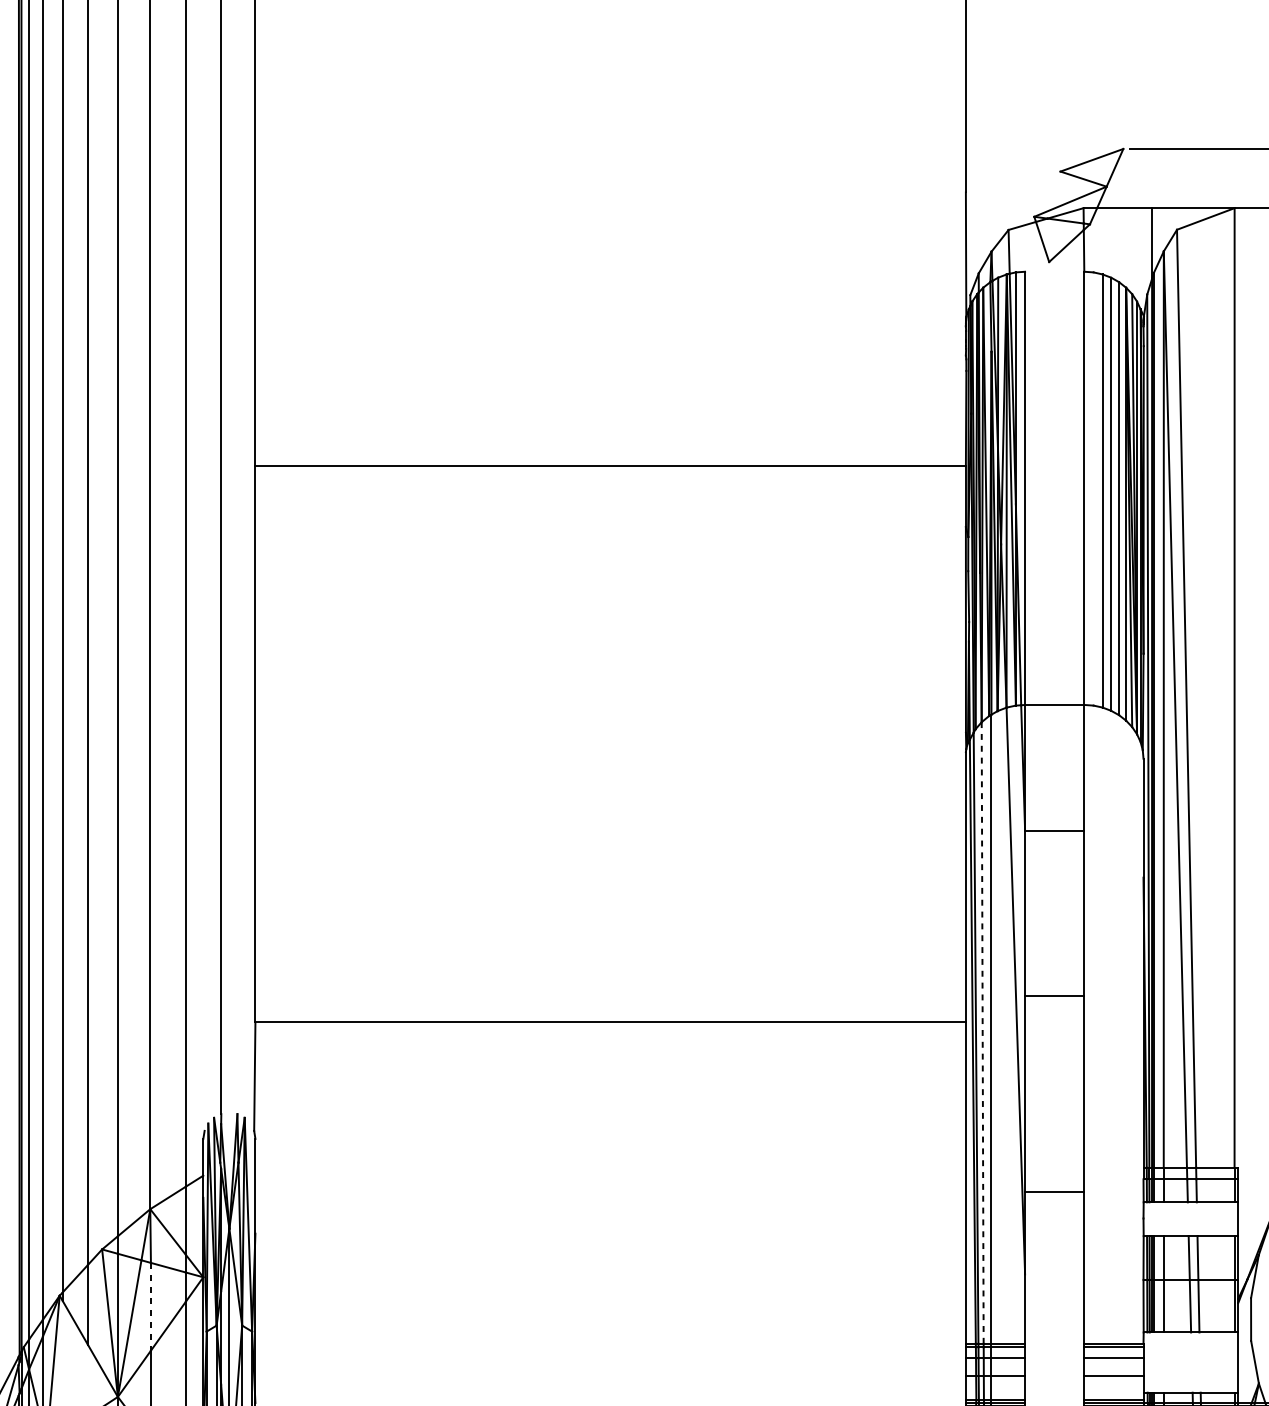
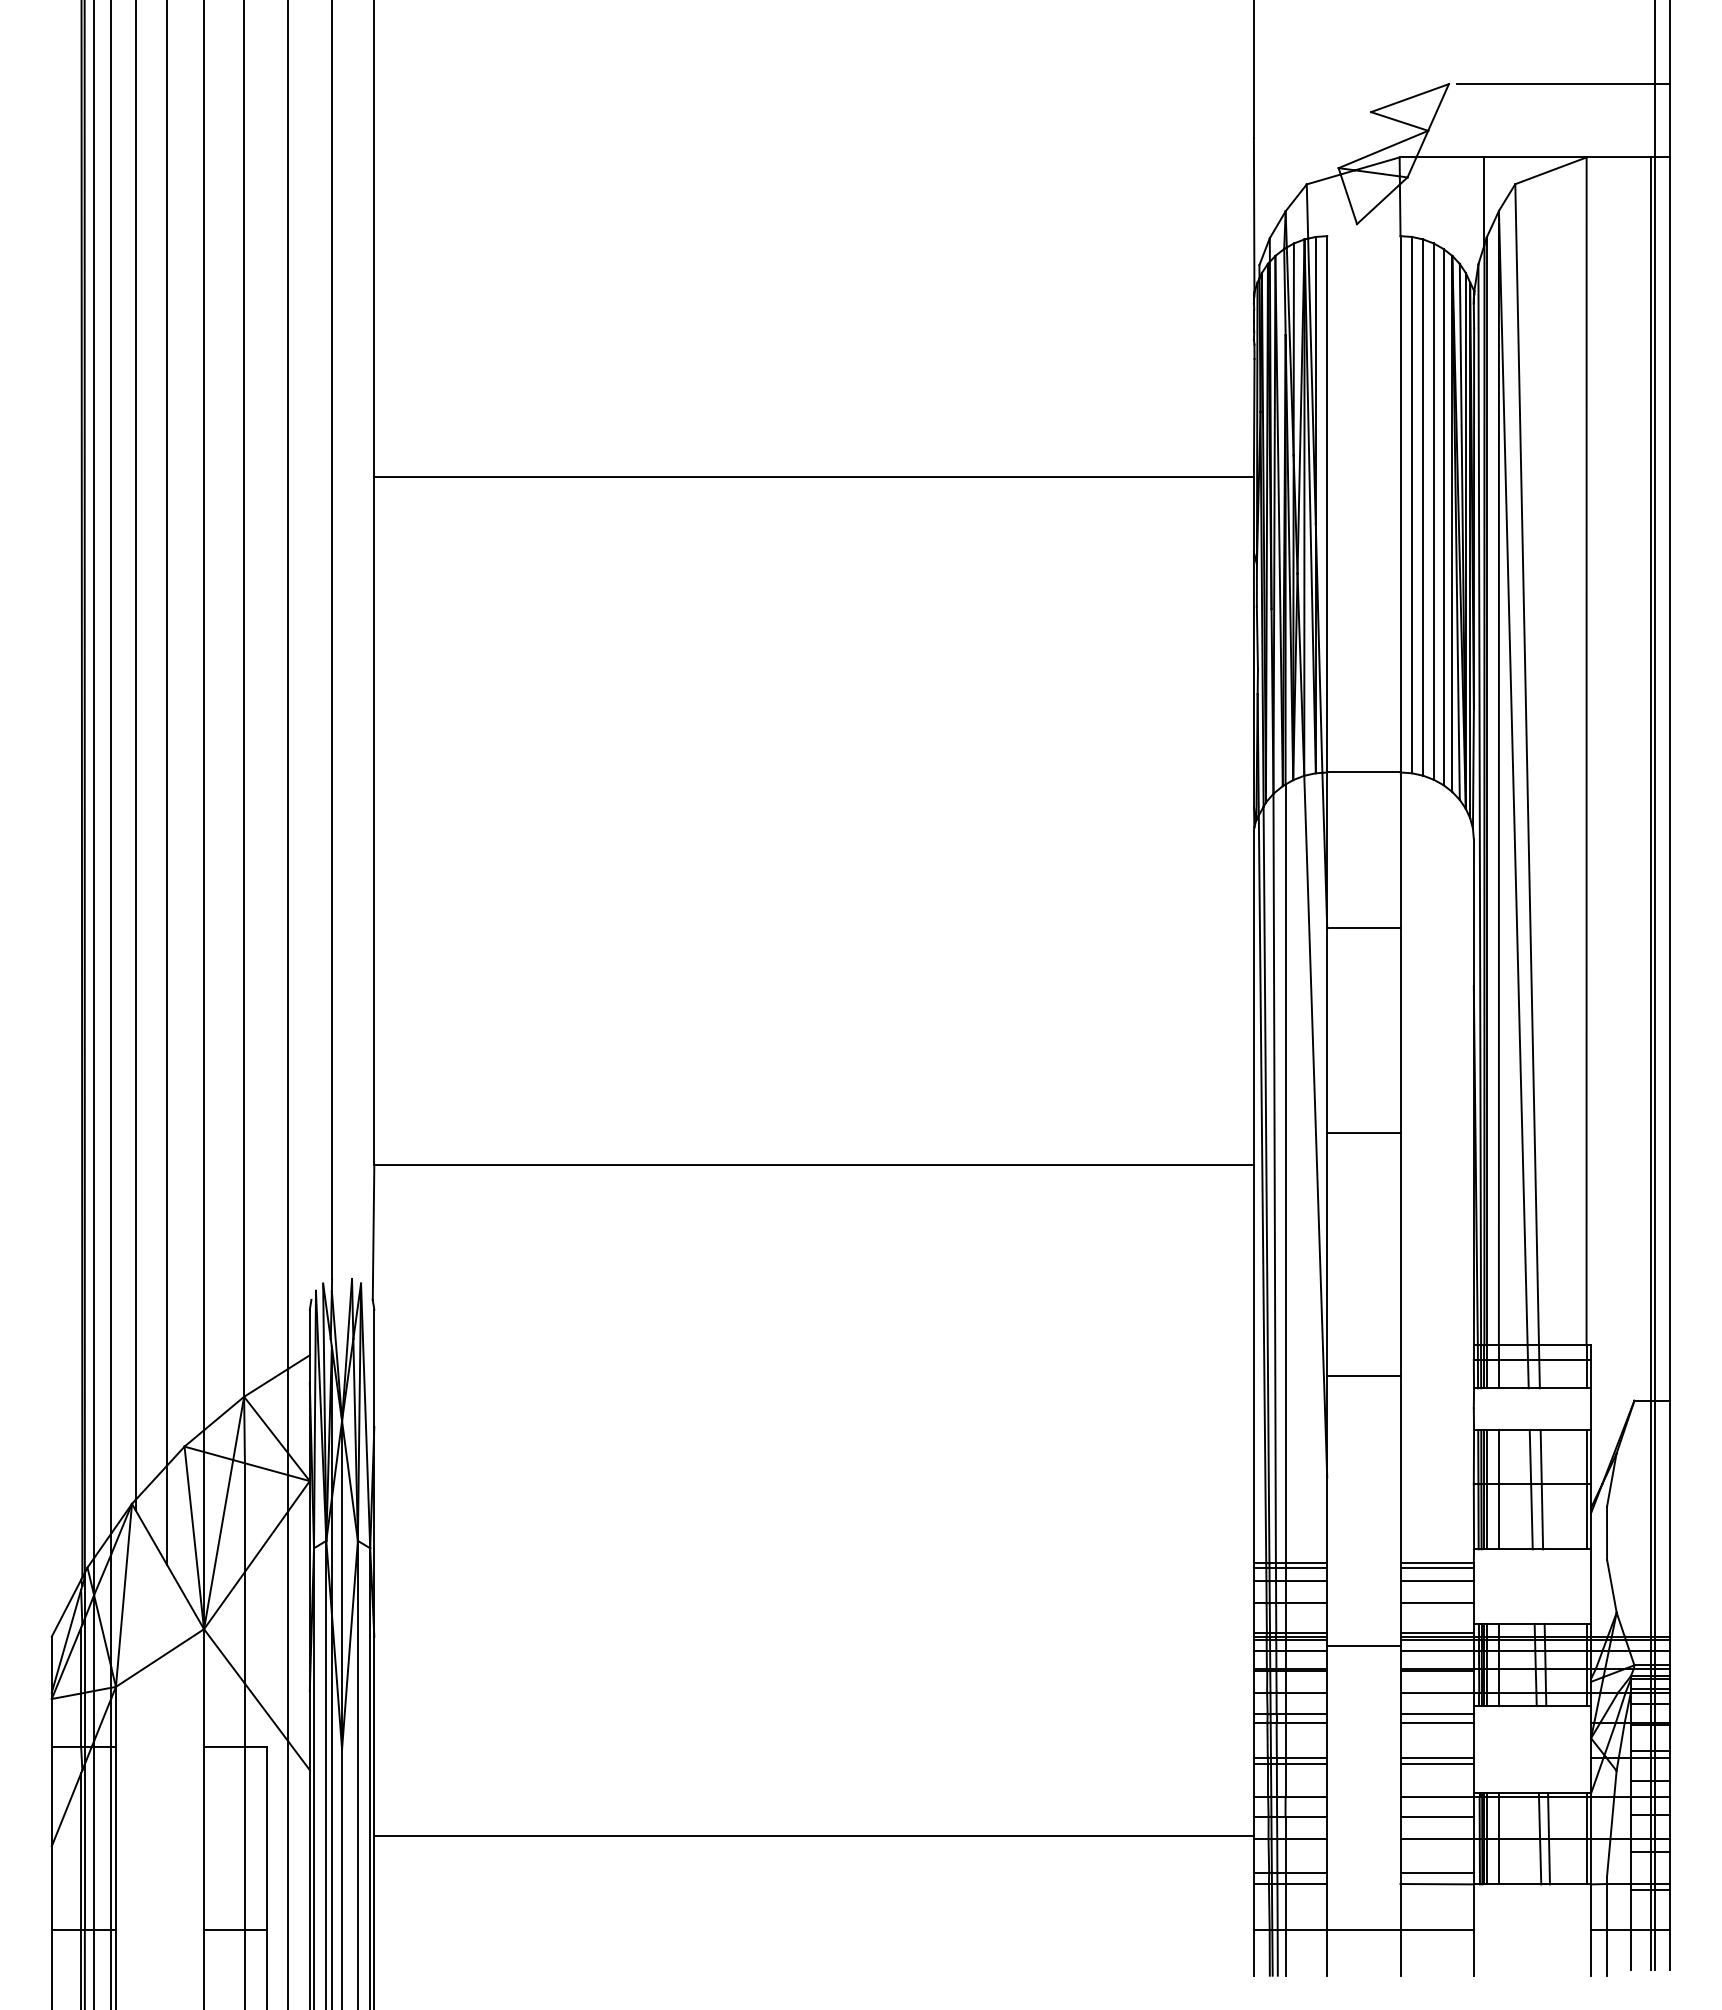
line: (1093, 488) -> (1412, 504), added
line: (982, 1032) -> (1274, 1178), dashed -> solid
line: (150, 1307) -> (244, 1518), dashed -> solid

